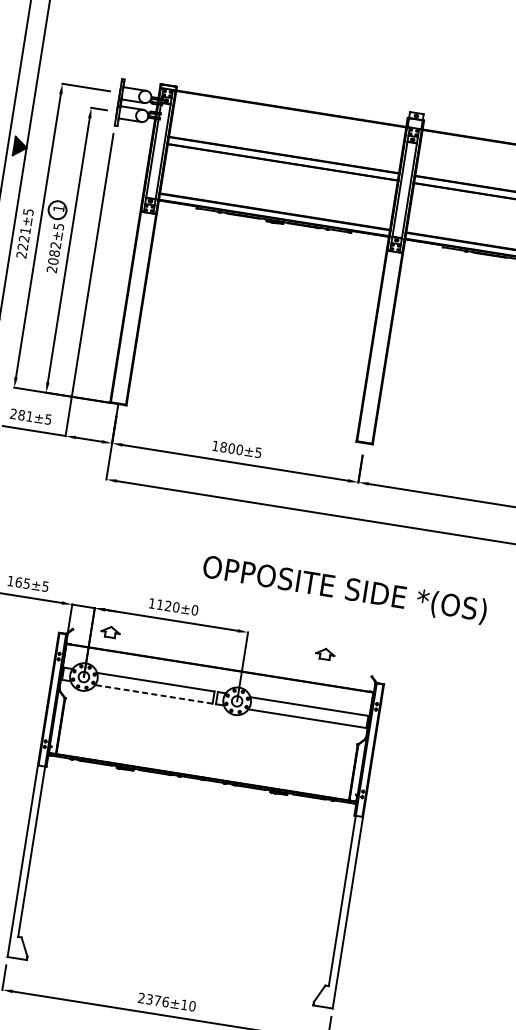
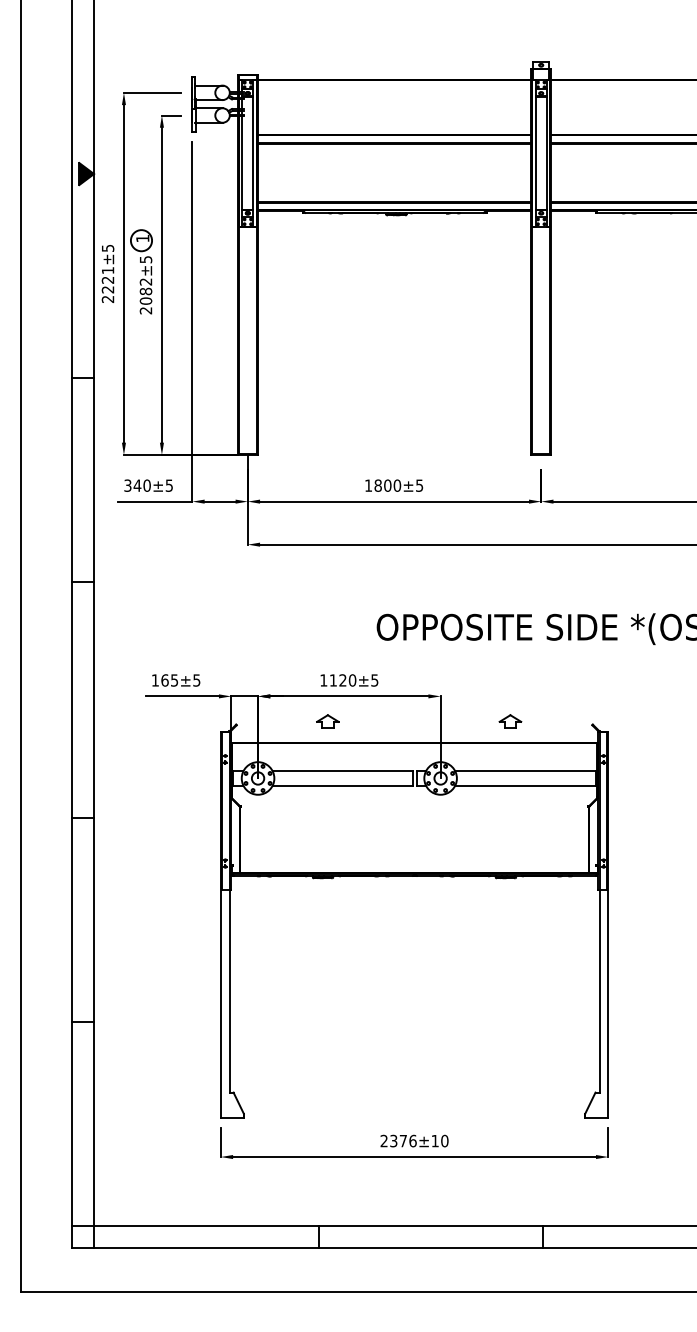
text: (21, 415) -> (137, 485), 281±5 -> 340±5
text: (194, 610) -> (374, 680), 1120±0 -> 1120±5
part: (110, 632) -> (327, 721), moved
part: (325, 654) -> (510, 721), moved
line: (153, 694) -> (342, 785), dashed -> solid

